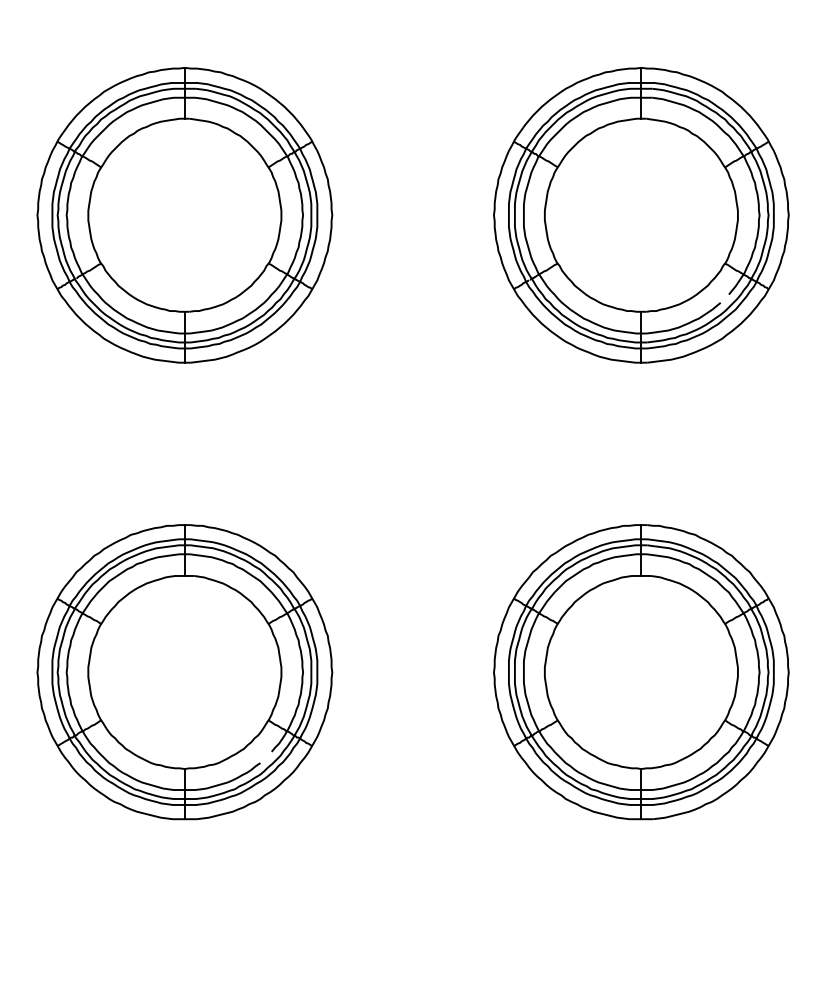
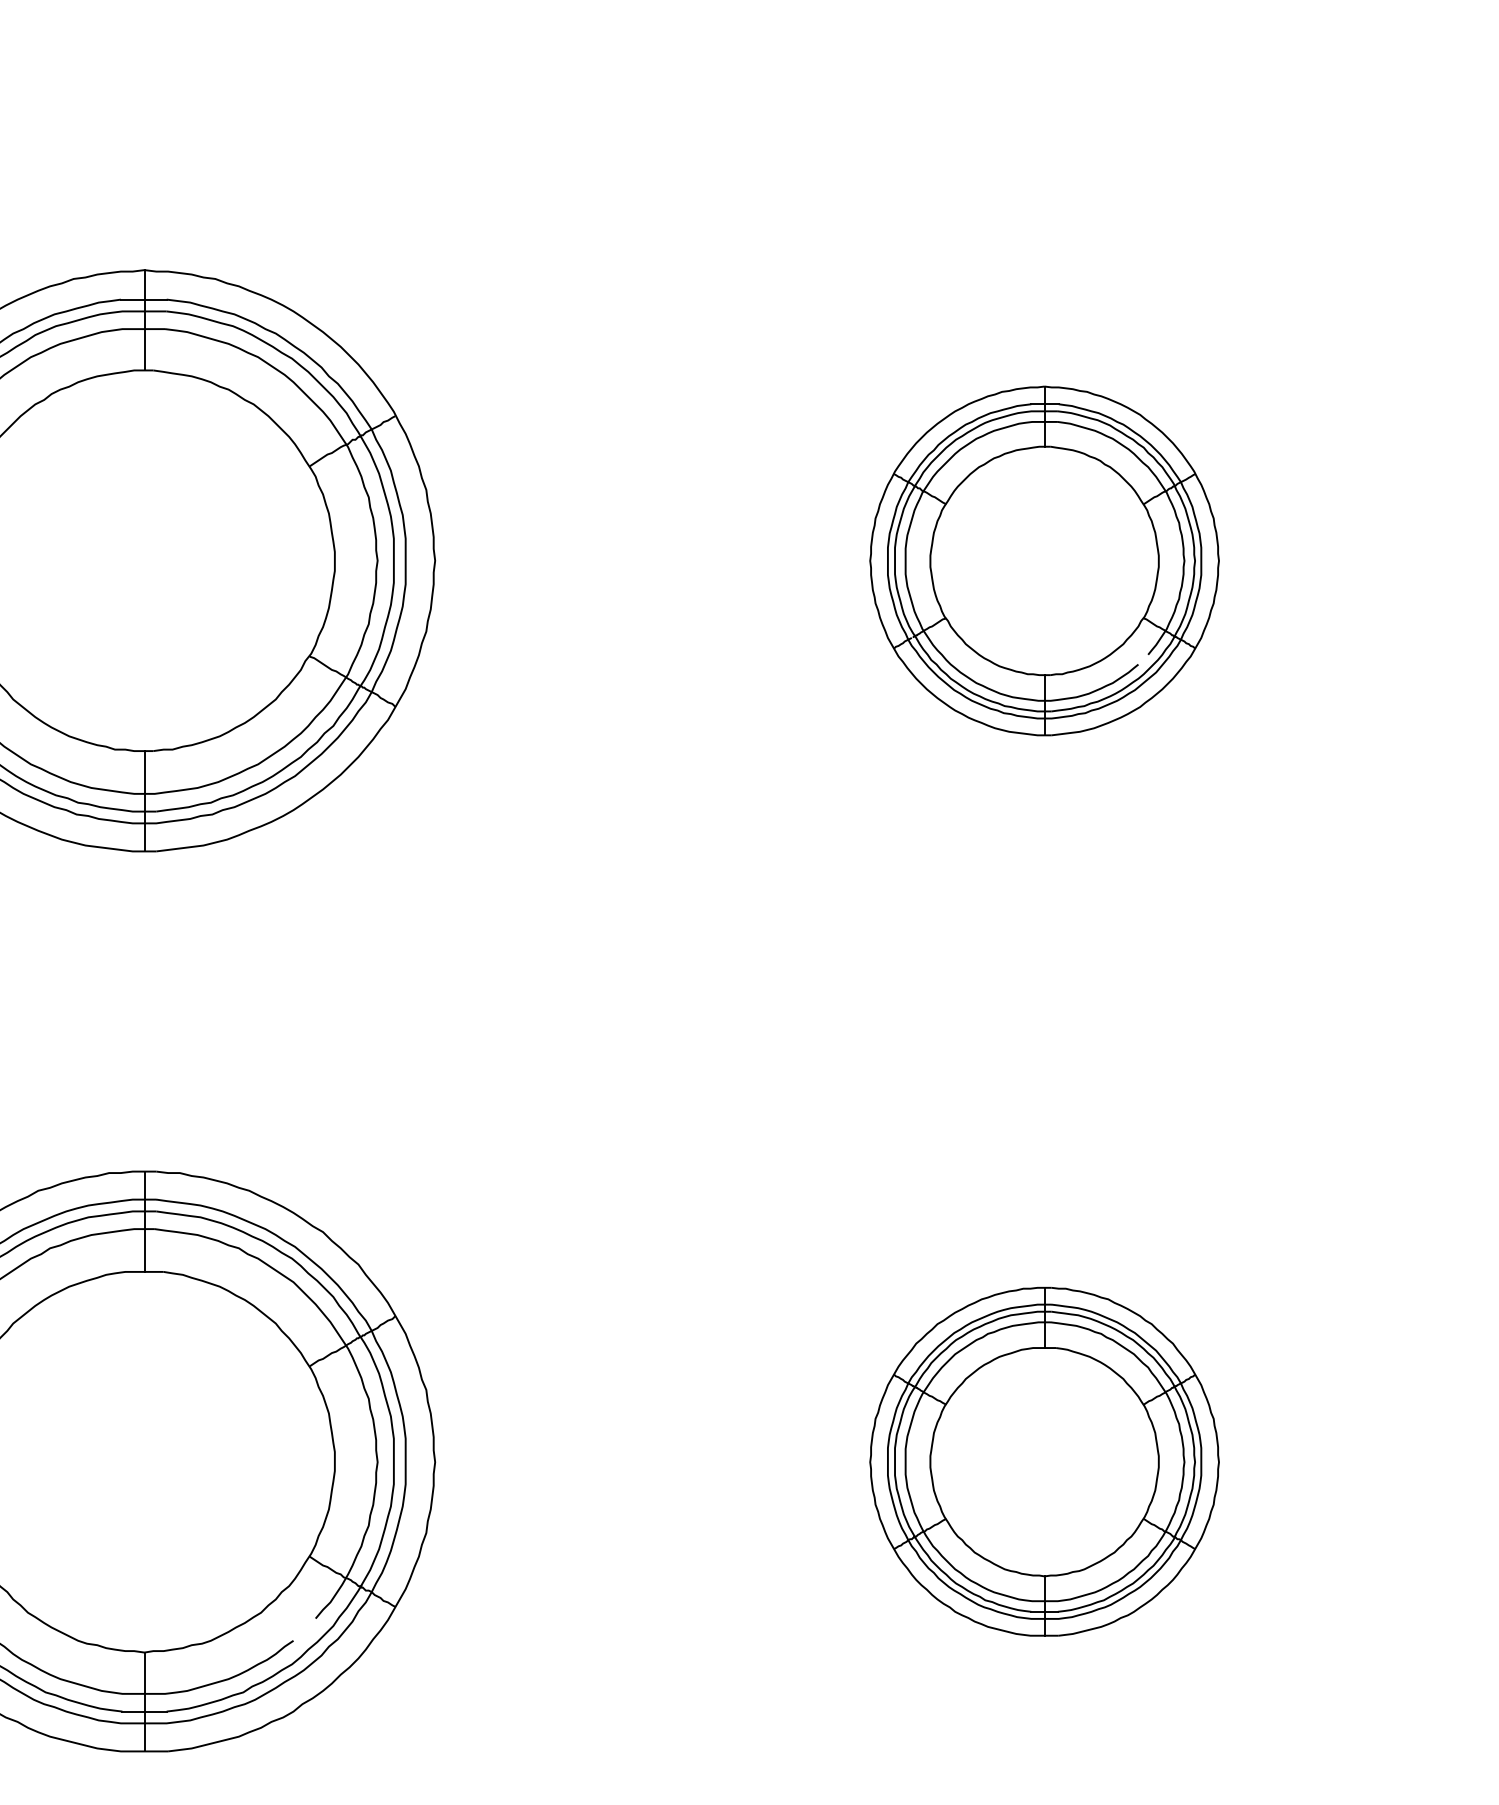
part: (641, 215) -> (1044, 561), size x0.6
part: (641, 672) -> (1044, 1462), size x0.6

